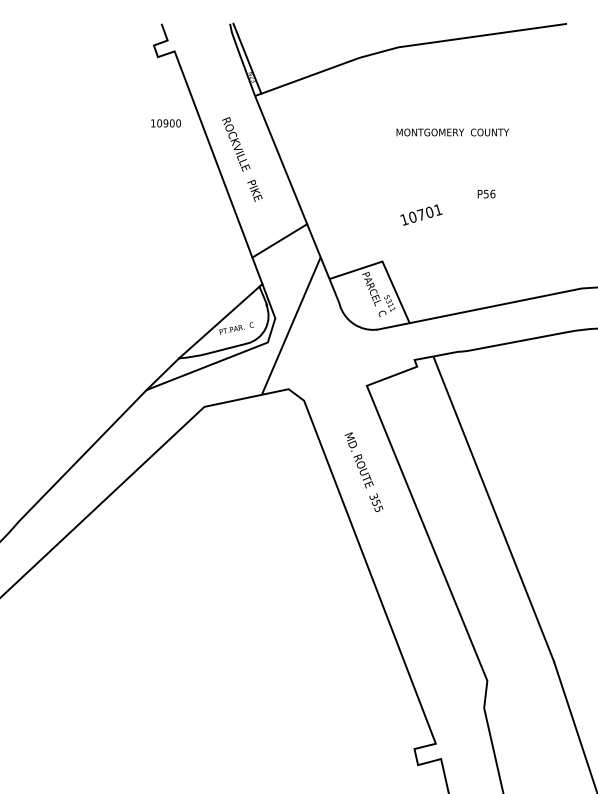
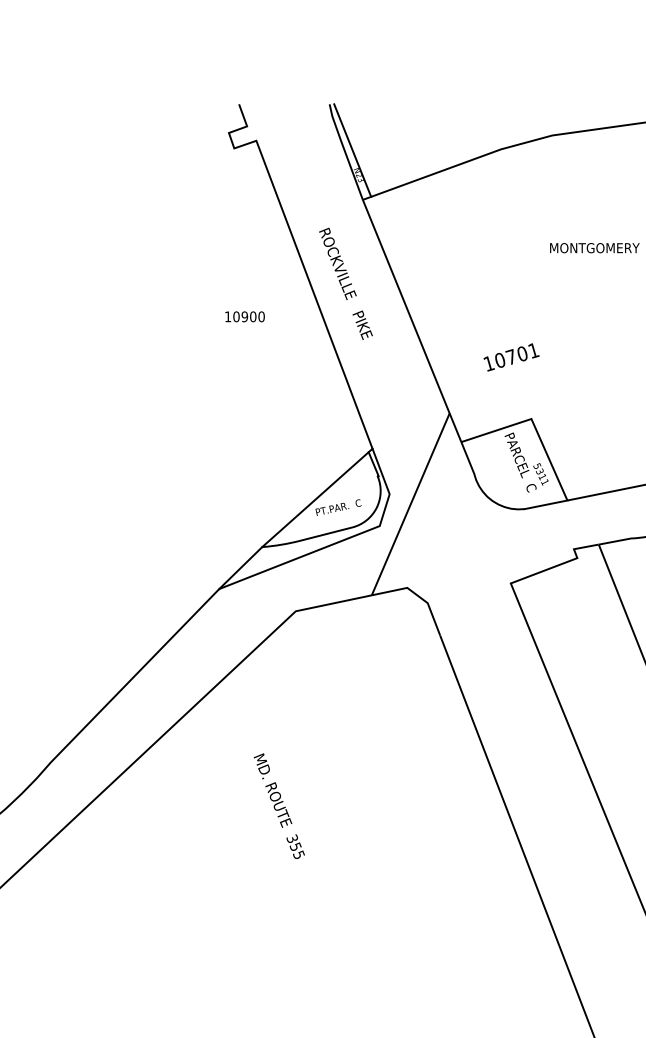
text: (166, 123) -> (245, 316), moved
text: (421, 214) -> (511, 356), moved
line: (279, 240) -> (395, 391), removed
text: (363, 471) -> (278, 805), moved

